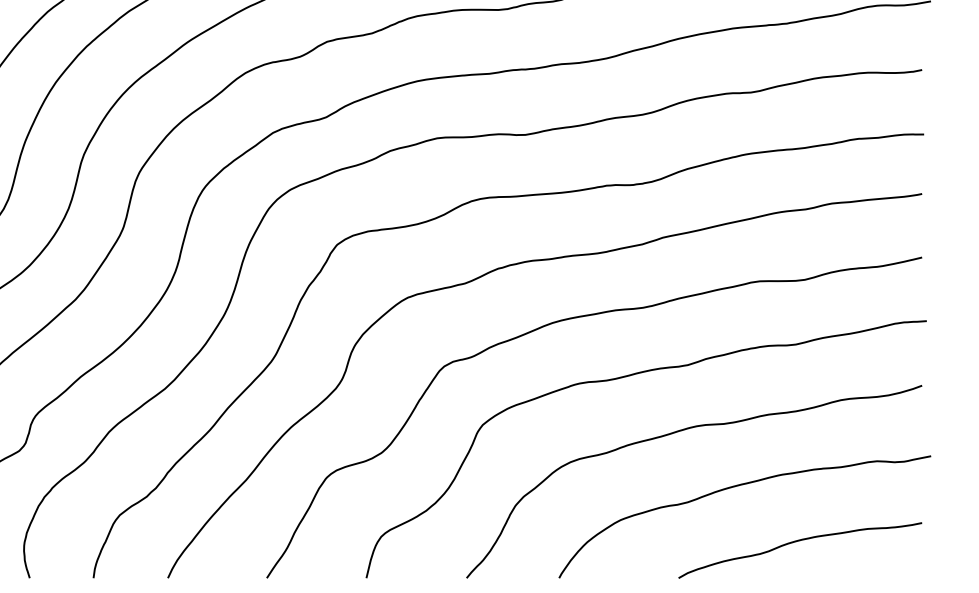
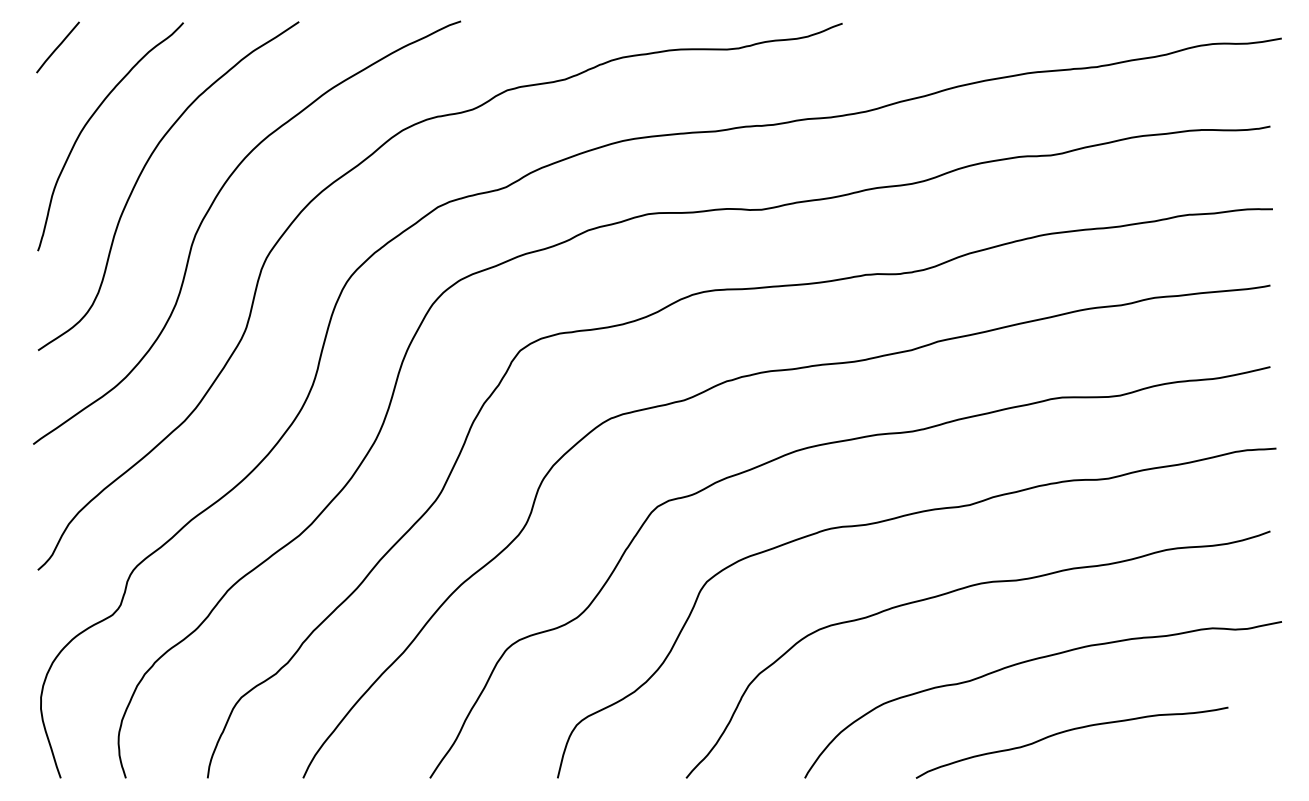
curve: (798, 541) -> (1069, 731), moved

